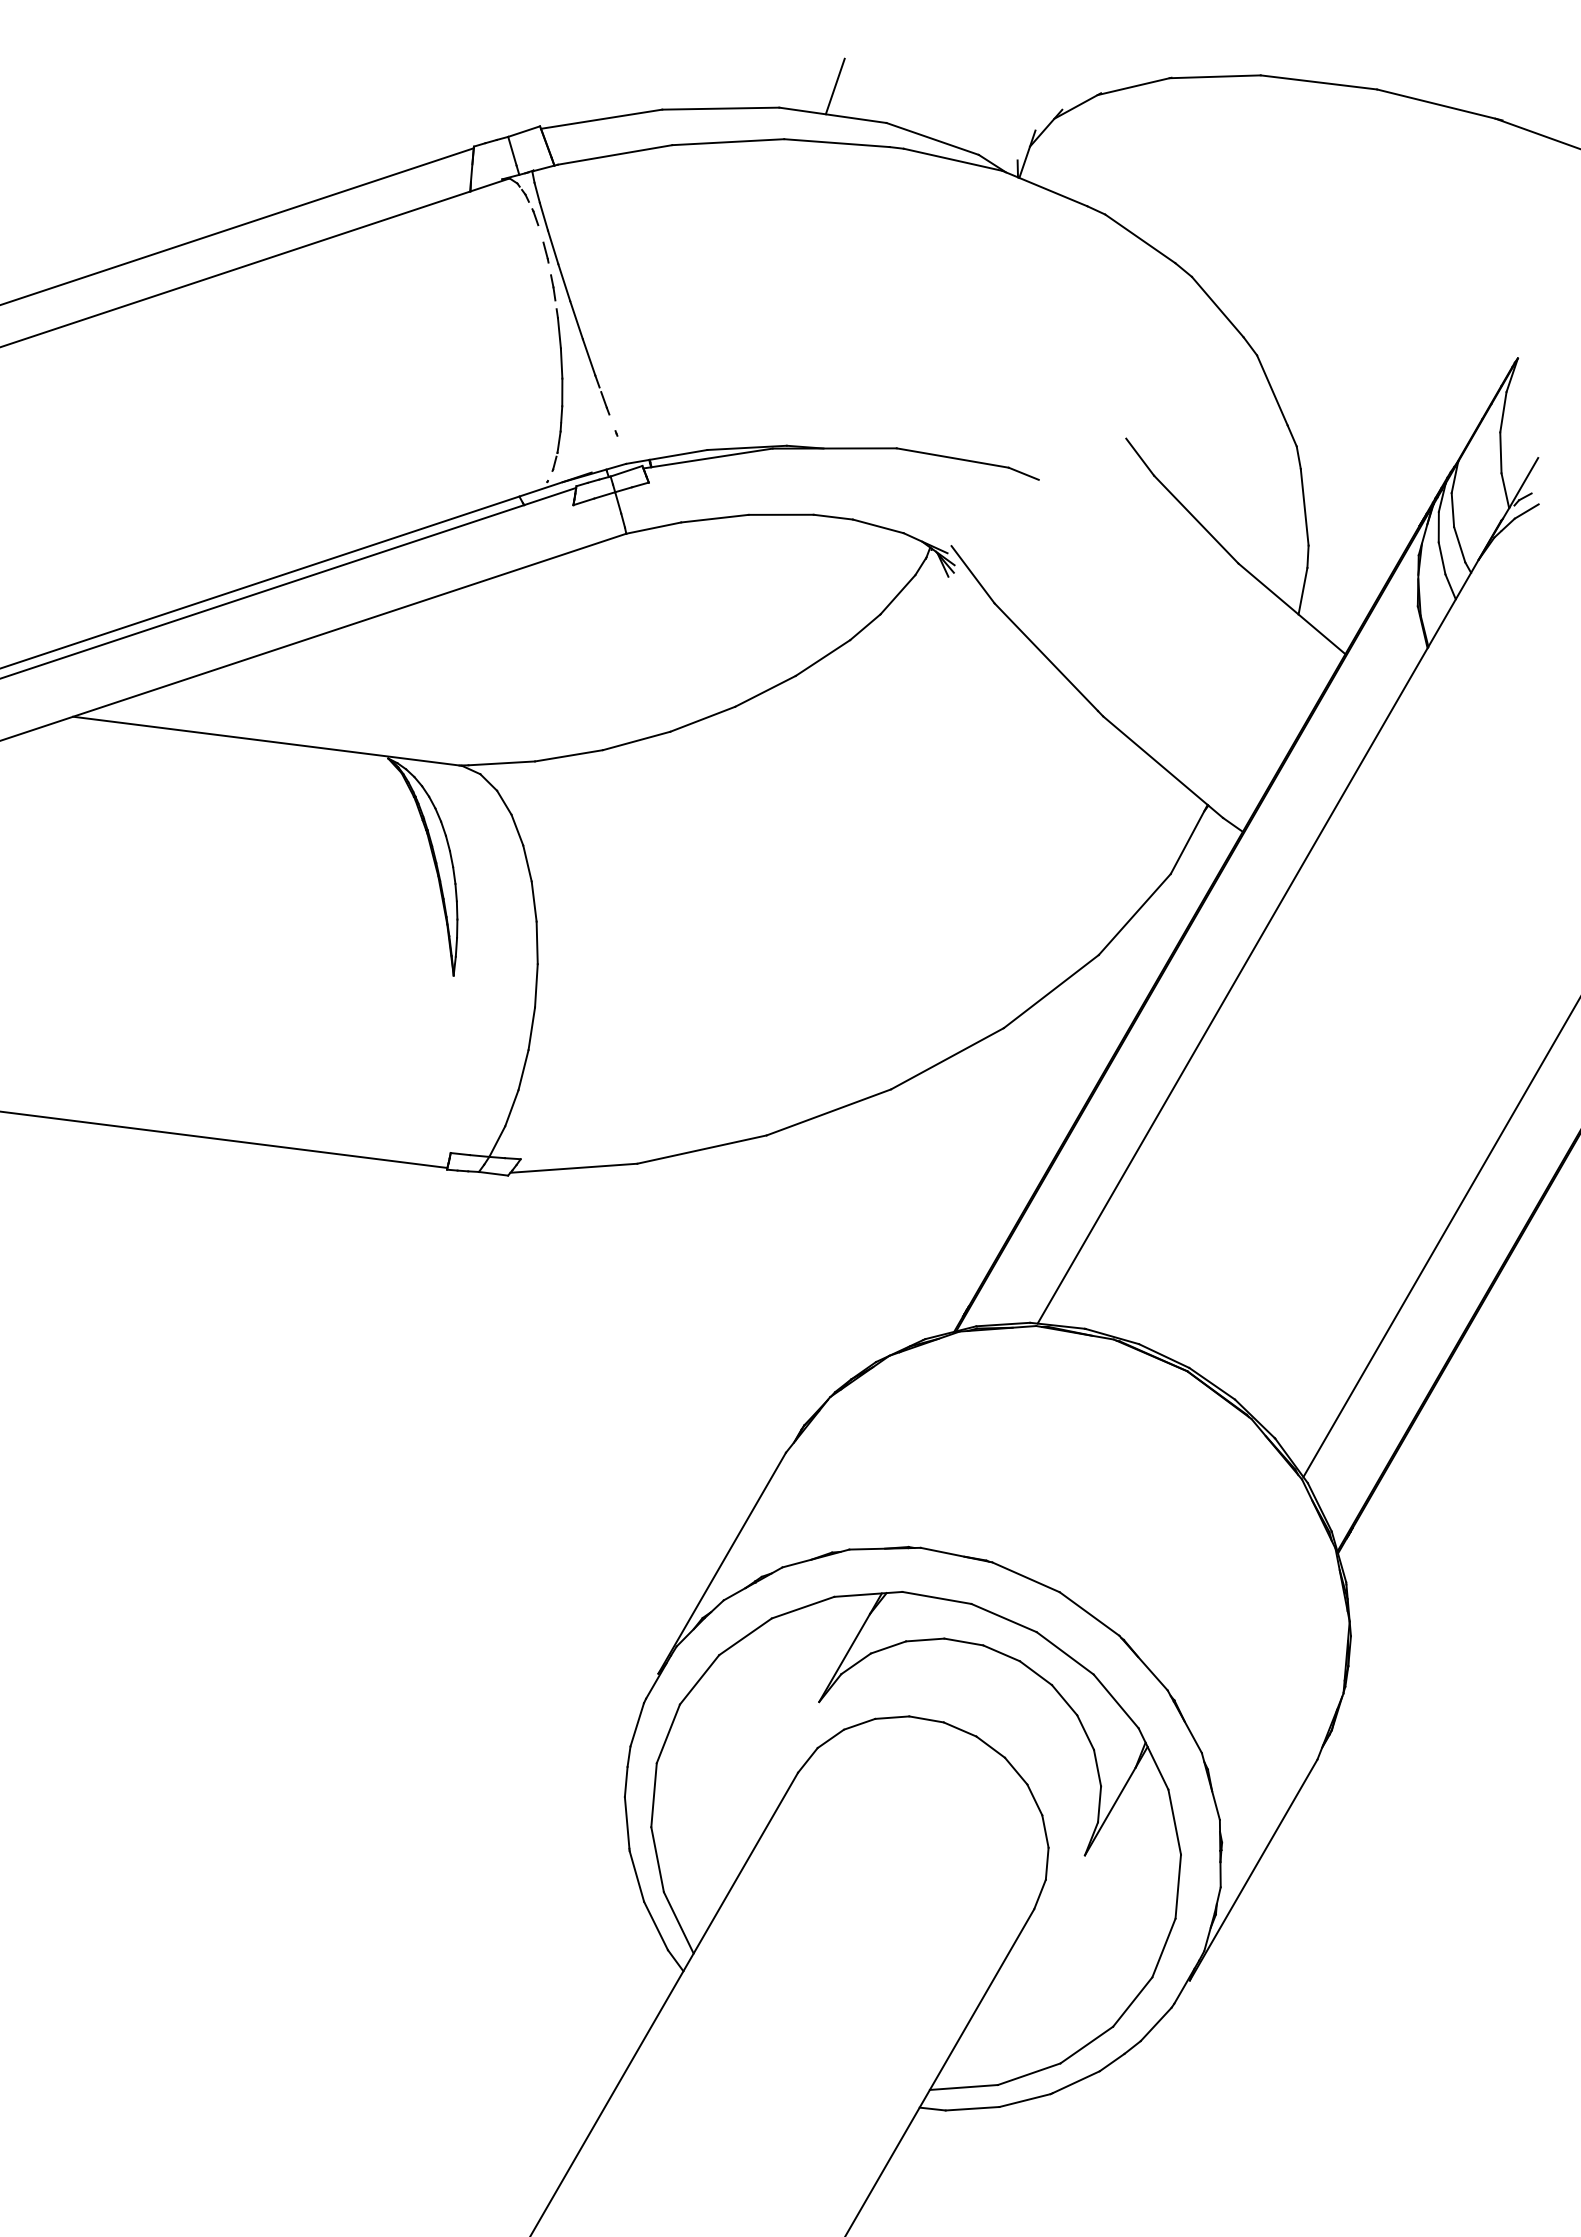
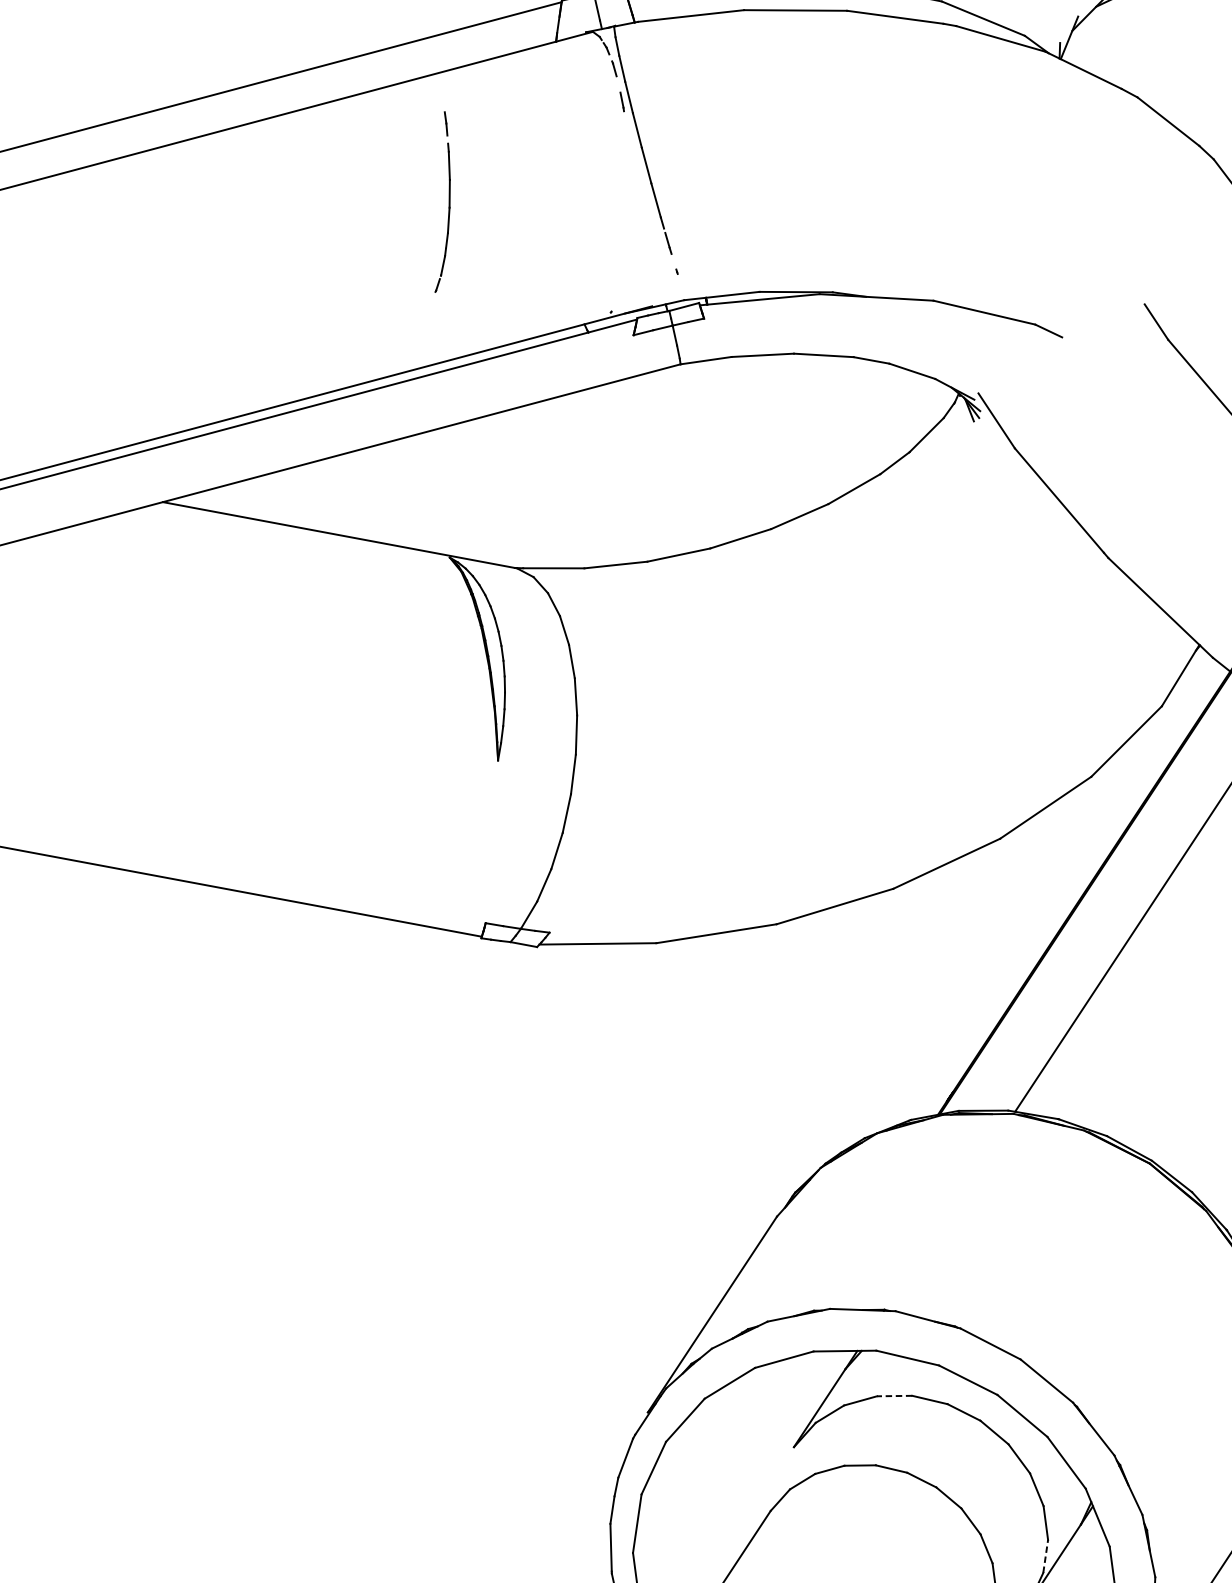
part: (556, 372) -> (444, 201), moved
line: (924, 1640) -> (893, 1396), solid -> dashed
line: (1099, 1803) -> (1045, 1555), solid -> dashed

